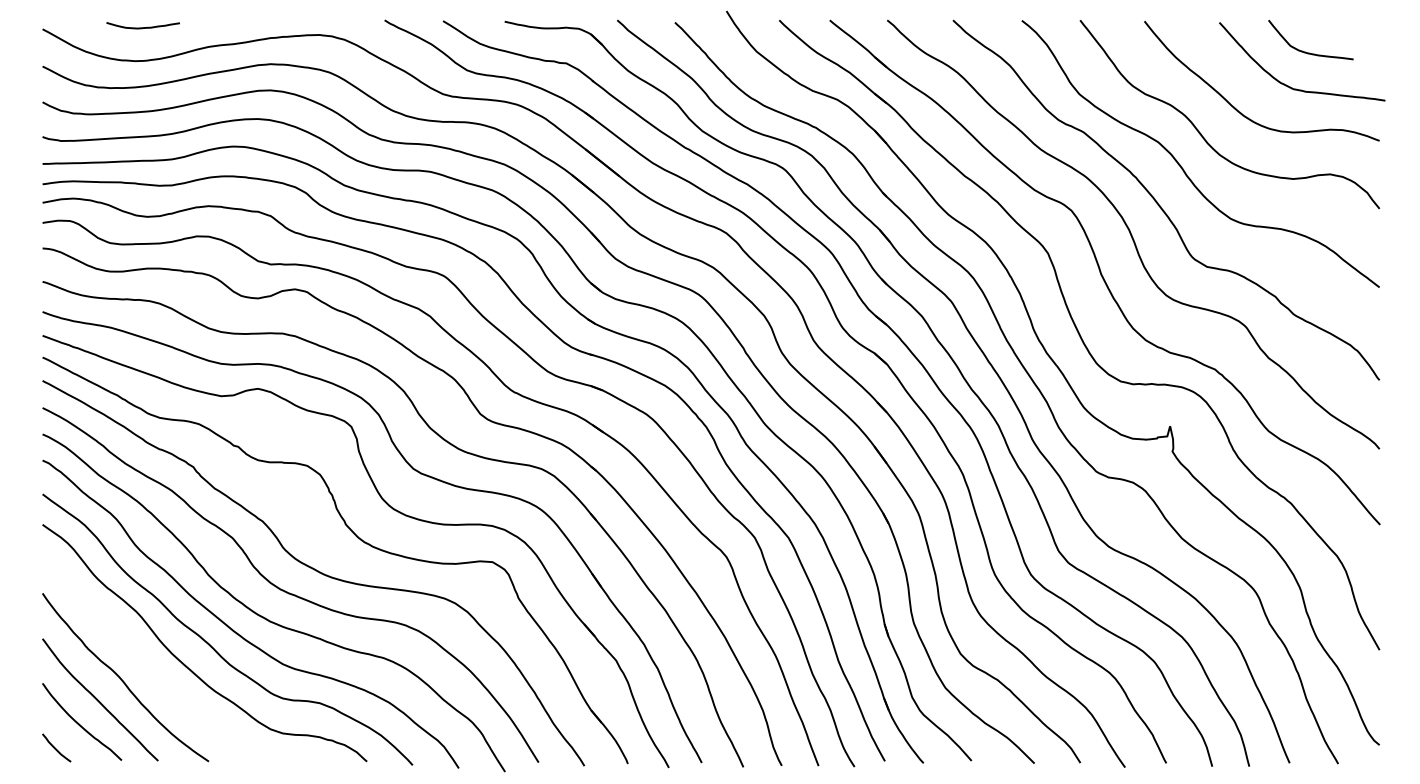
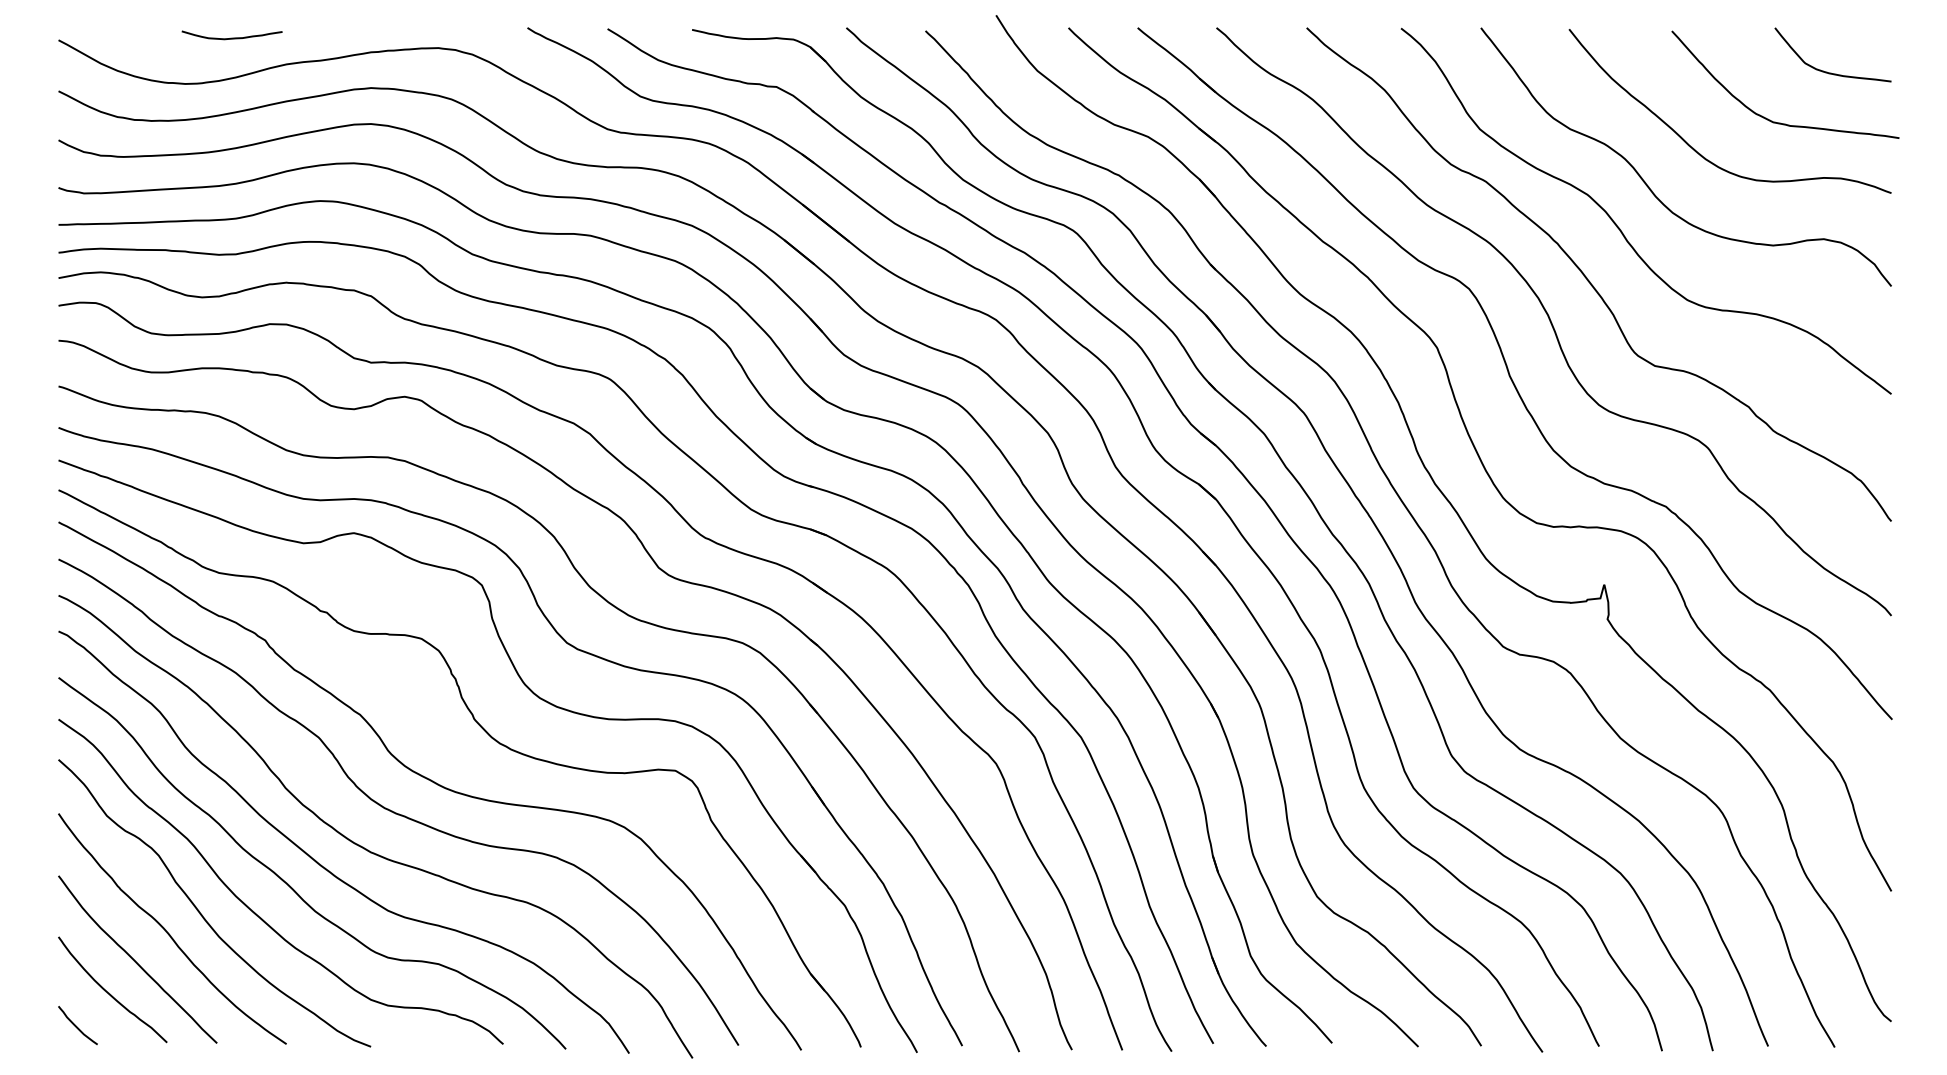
curve: (142, 27) -> (231, 37), moved
curve: (1309, 52) -> (1830, 72), moved
curve: (147, 666) -> (202, 913), added

